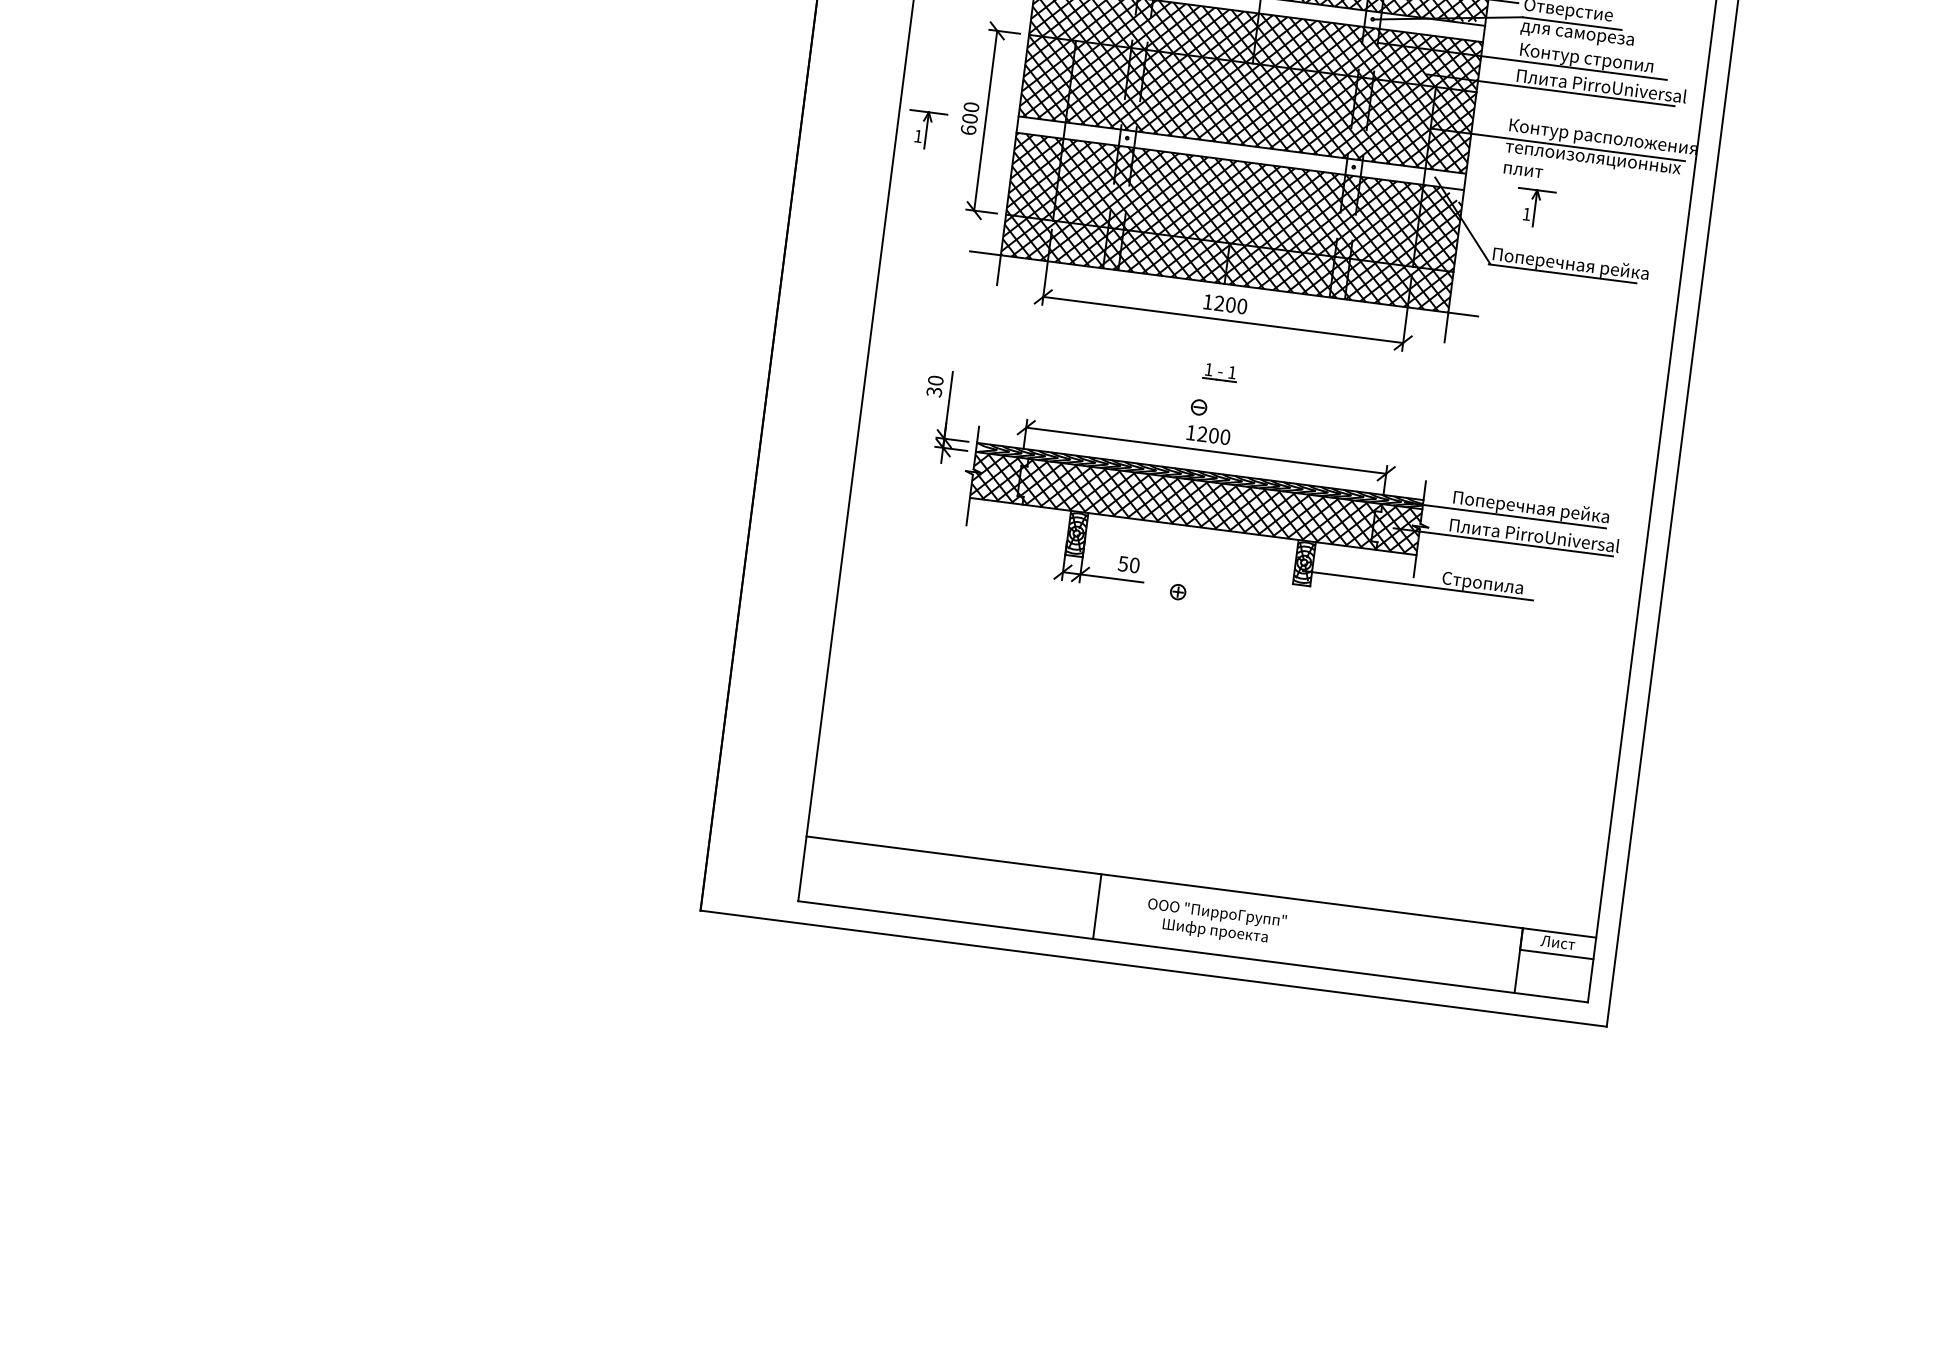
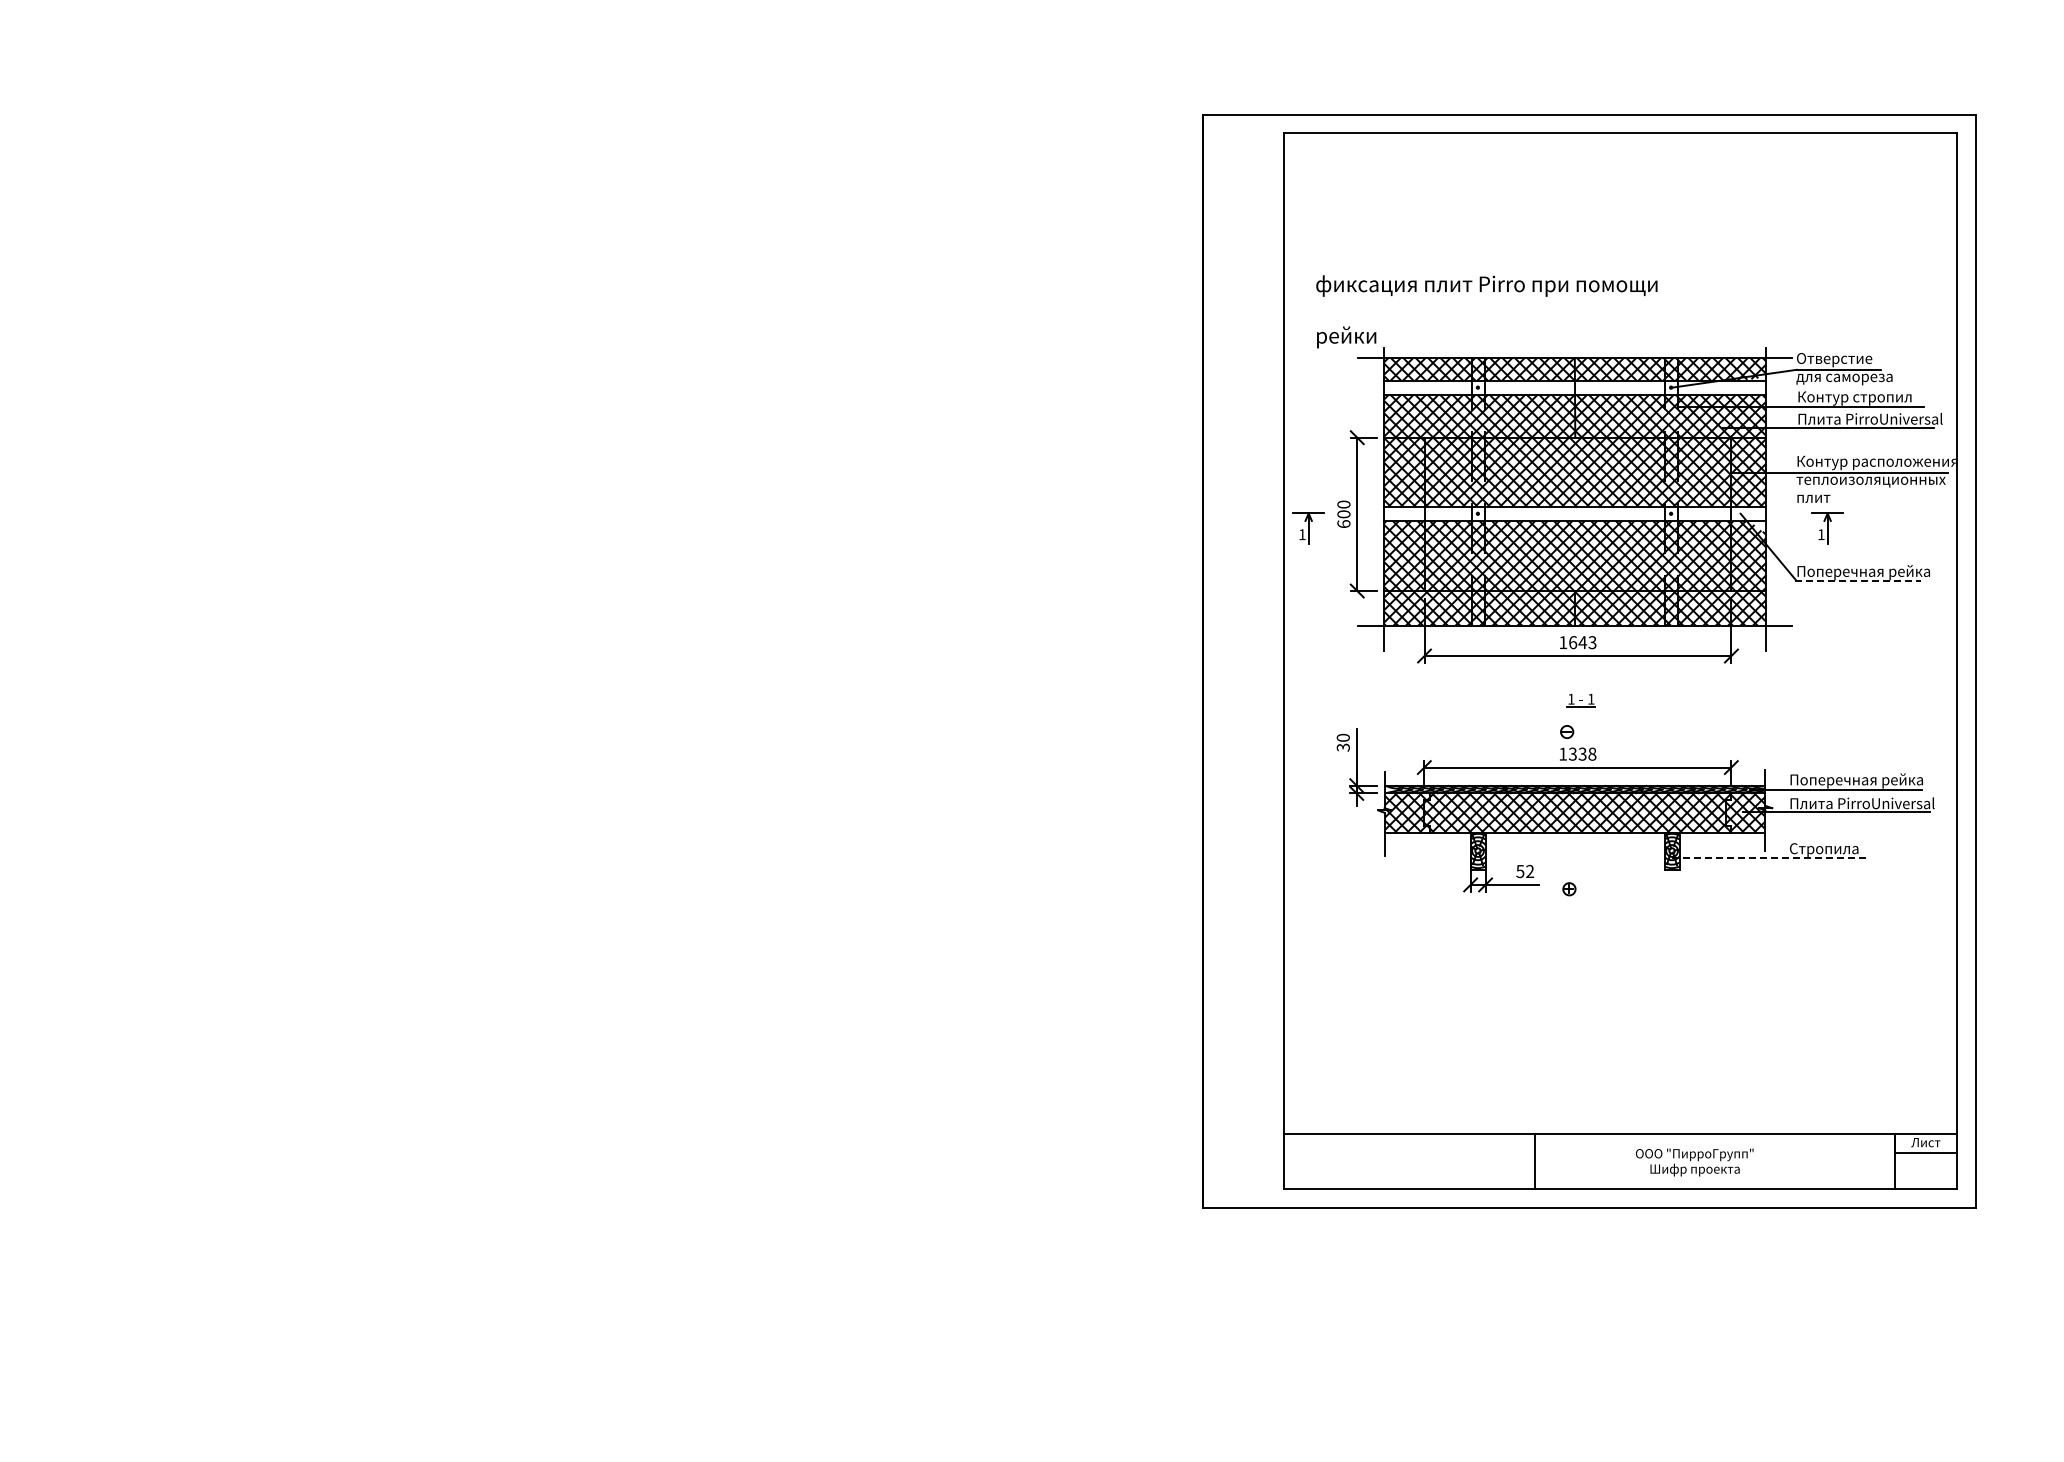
line: (1562, 273) -> (1857, 580), solid -> dashed
text: (1230, 304) -> (1582, 642), 1200 -> 1643
text: (1213, 434) -> (1582, 753), 1200 -> 1338
text: (1135, 565) -> (1530, 871), 50 -> 52
line: (1418, 586) -> (1770, 858), solid -> dashed
text: (1215, 922) -> (1694, 1162), moved

